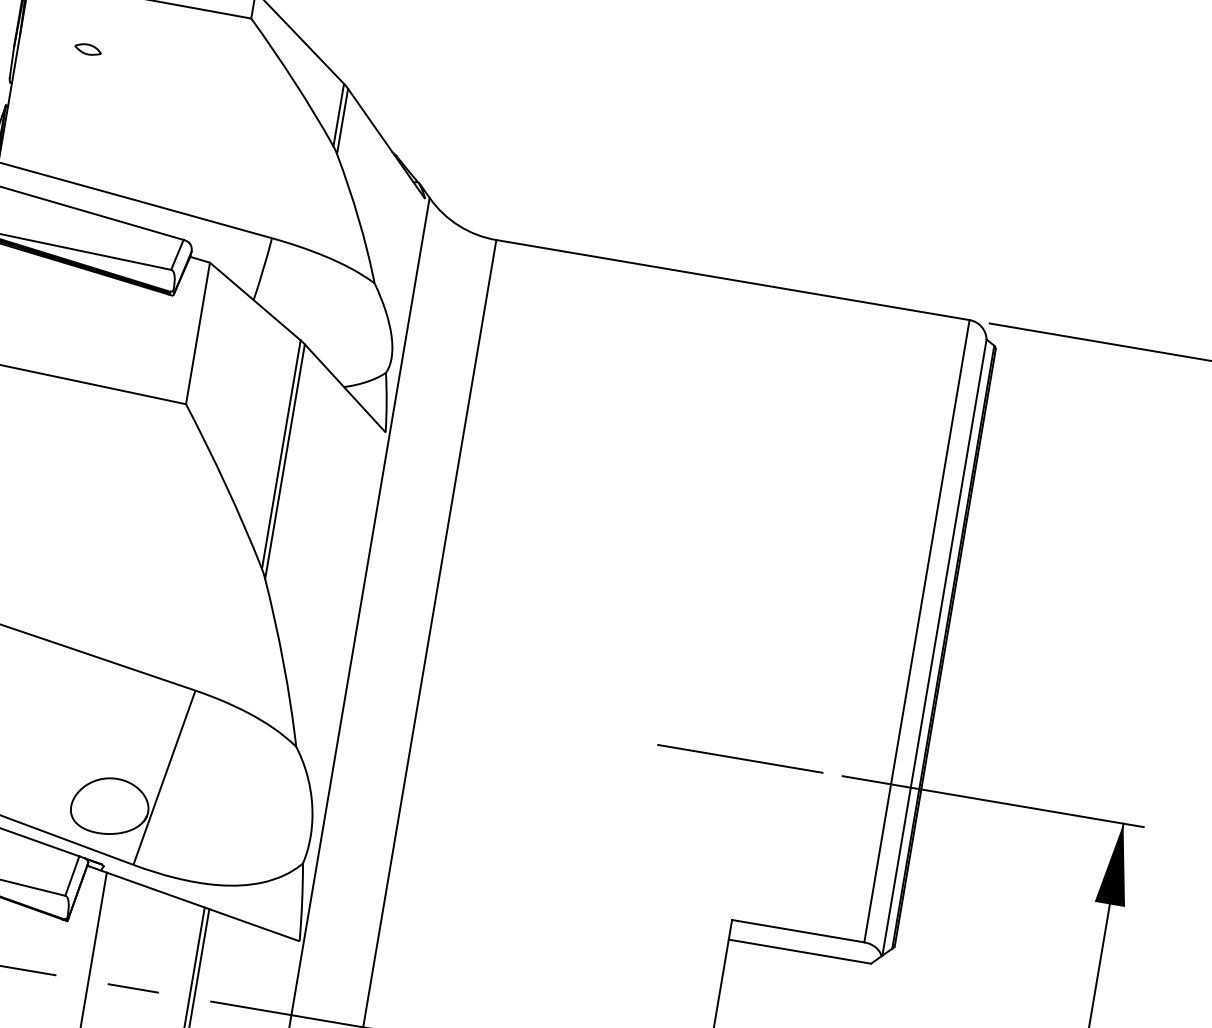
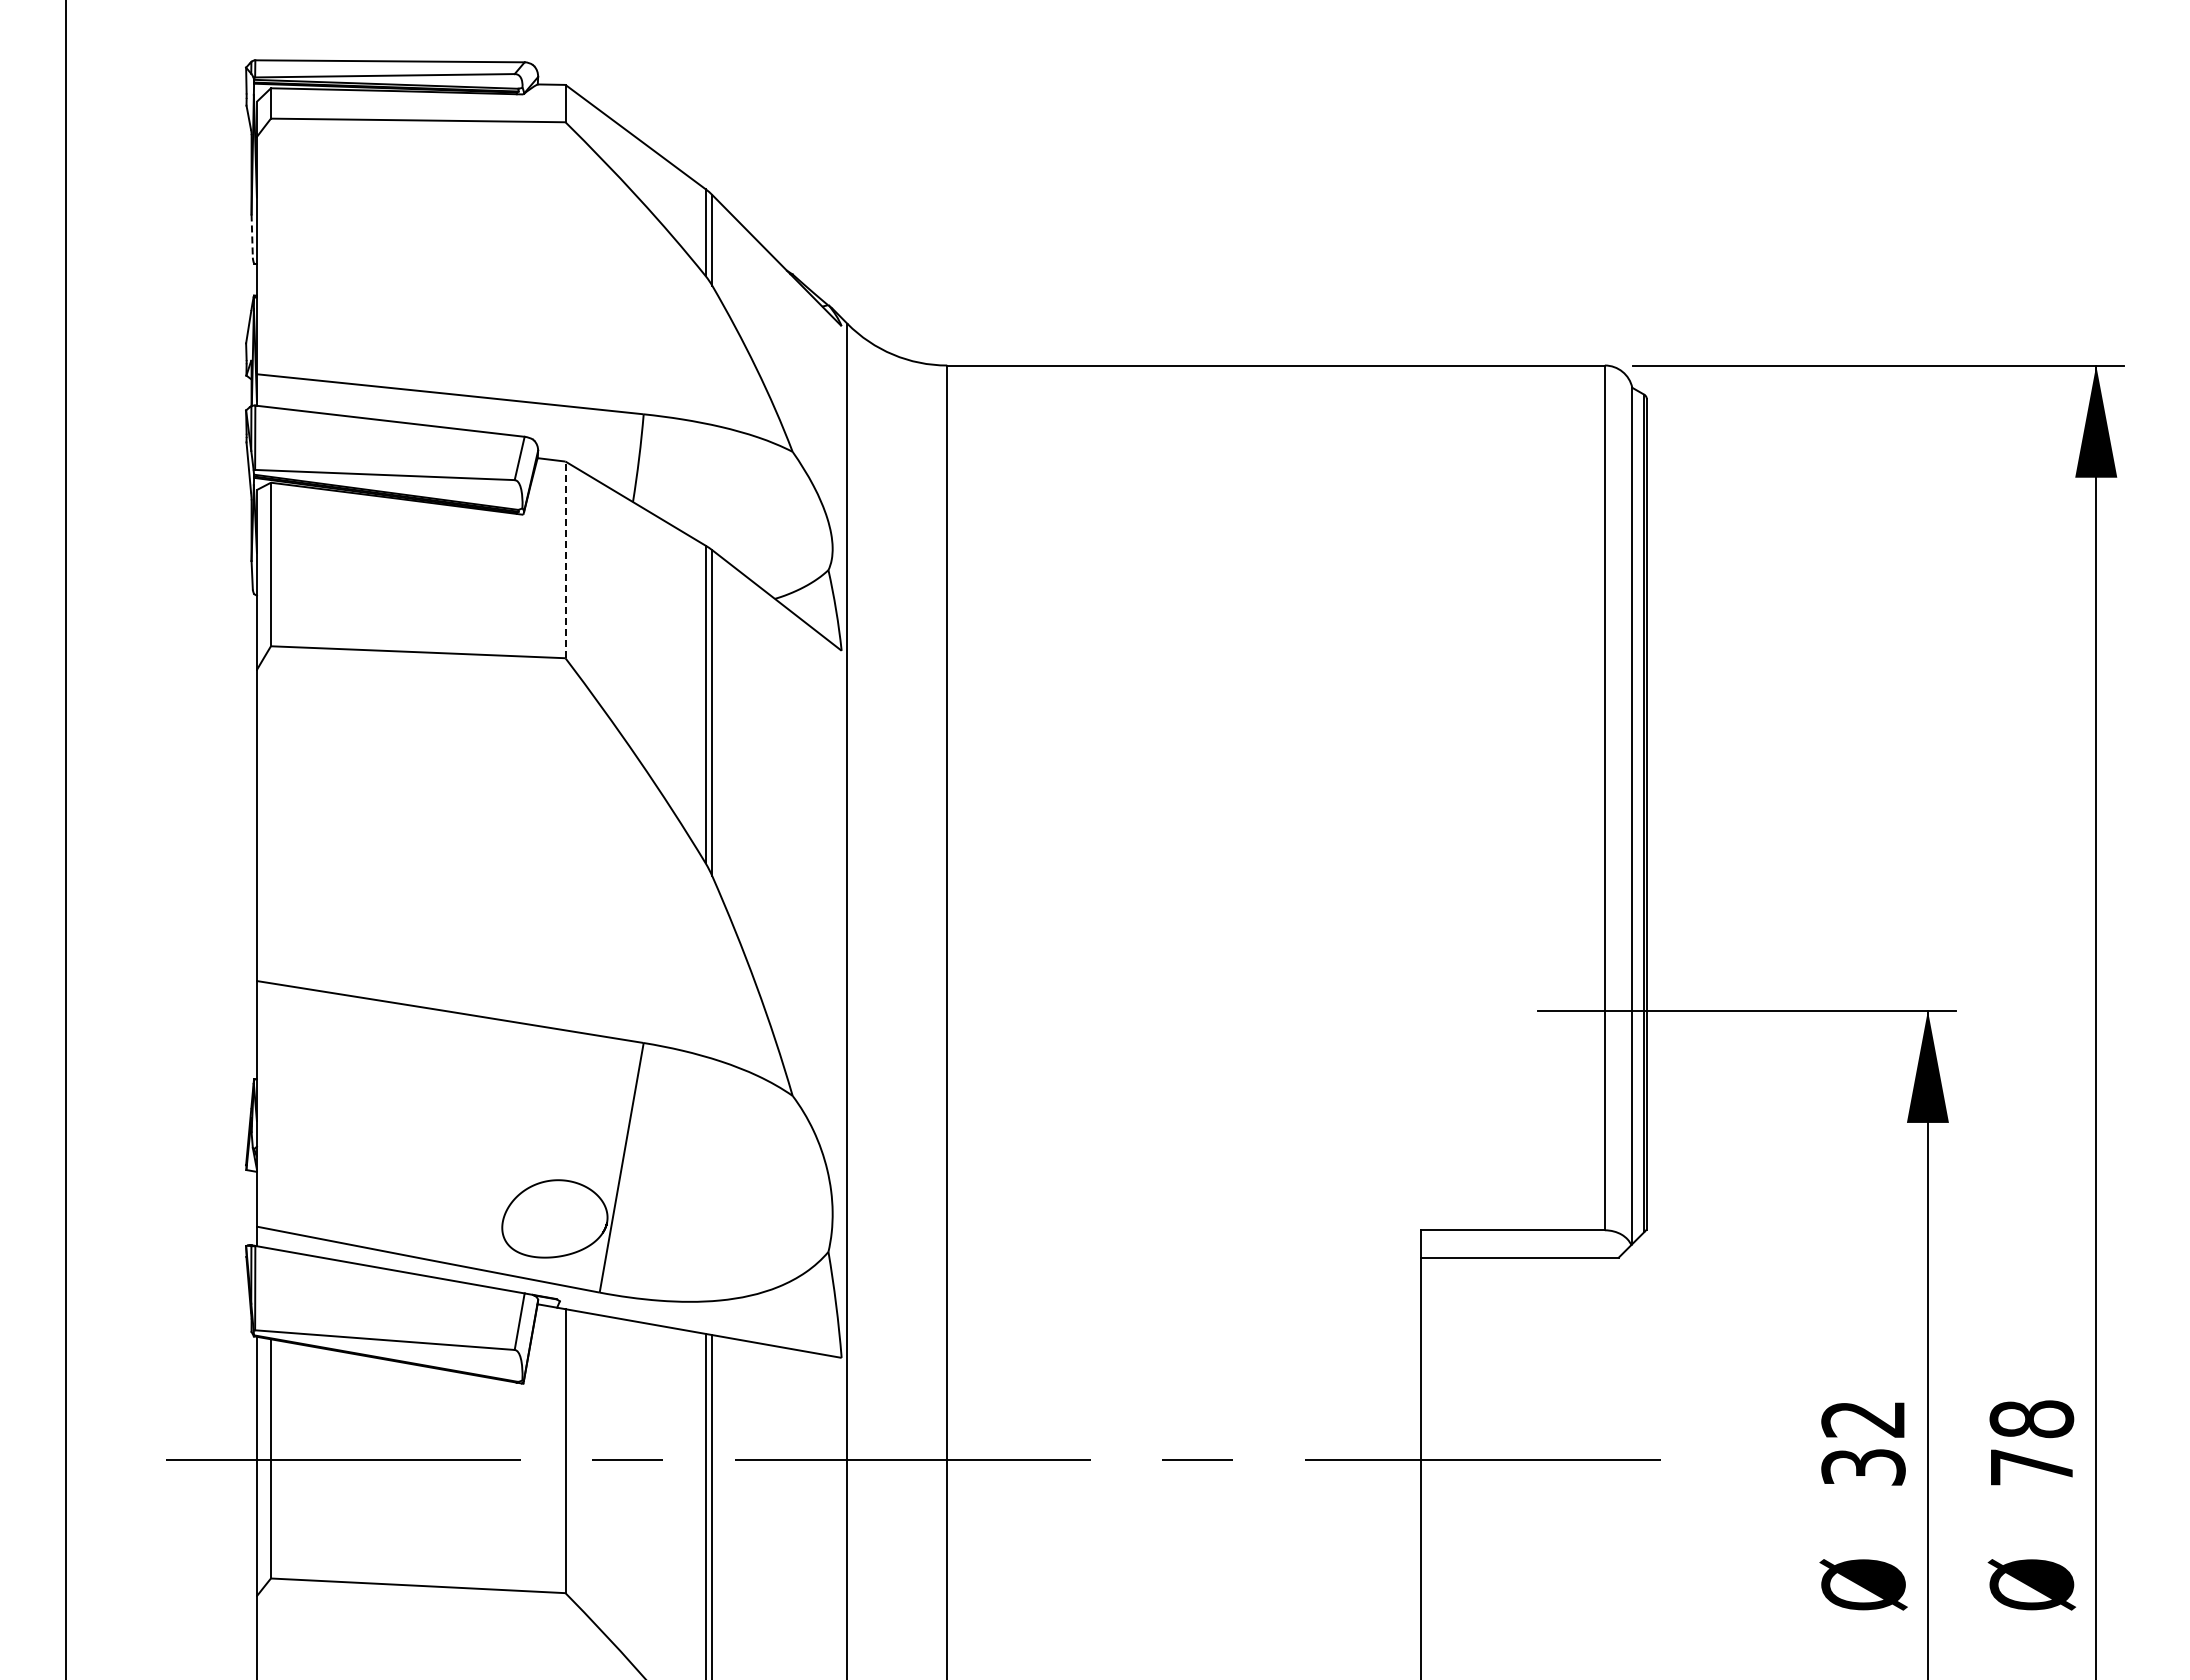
part: (88, 48) -> (352, 200), removed
line: (12, 62) -> (252, 236), solid -> dashed
line: (198, 333) -> (565, 559), solid -> dashed
line: (740, 758) -> (1395, 1010), removed

